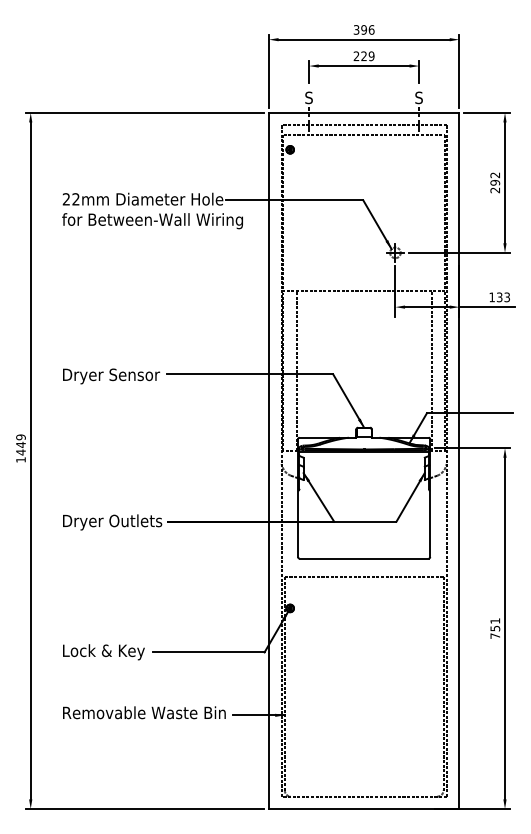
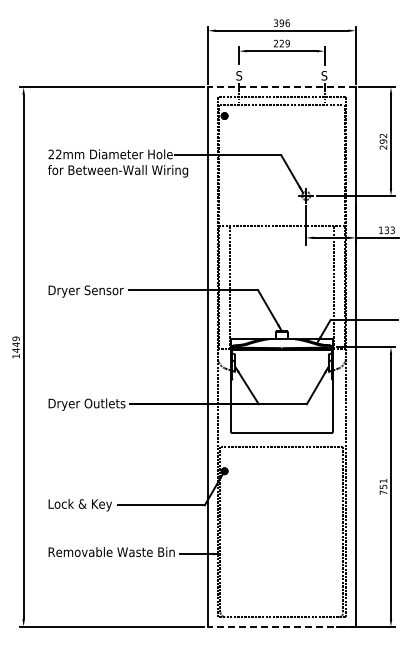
line: (363, 112) -> (281, 87), solid -> dashed
line: (363, 808) -> (281, 626), solid -> dashed

